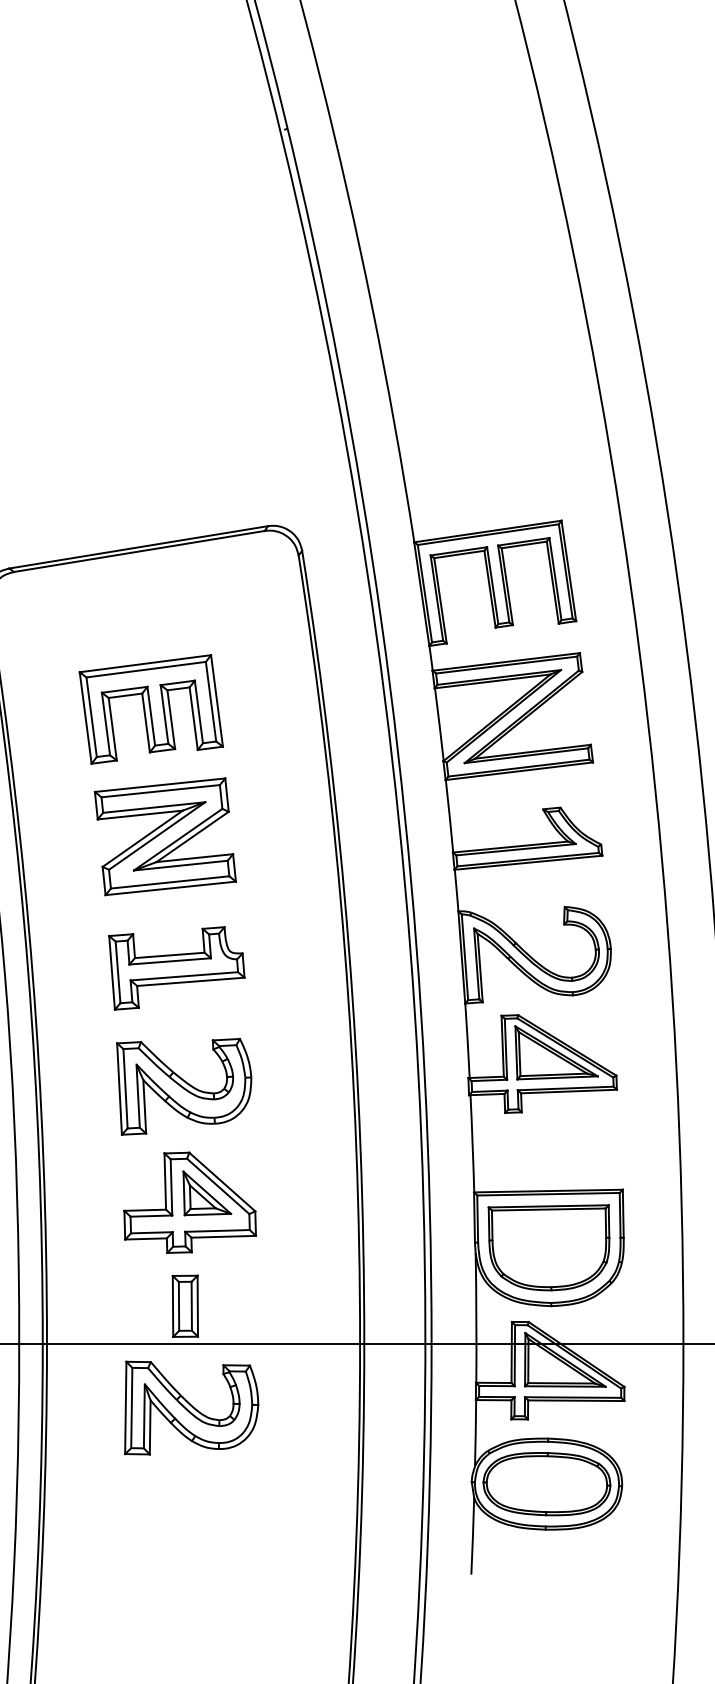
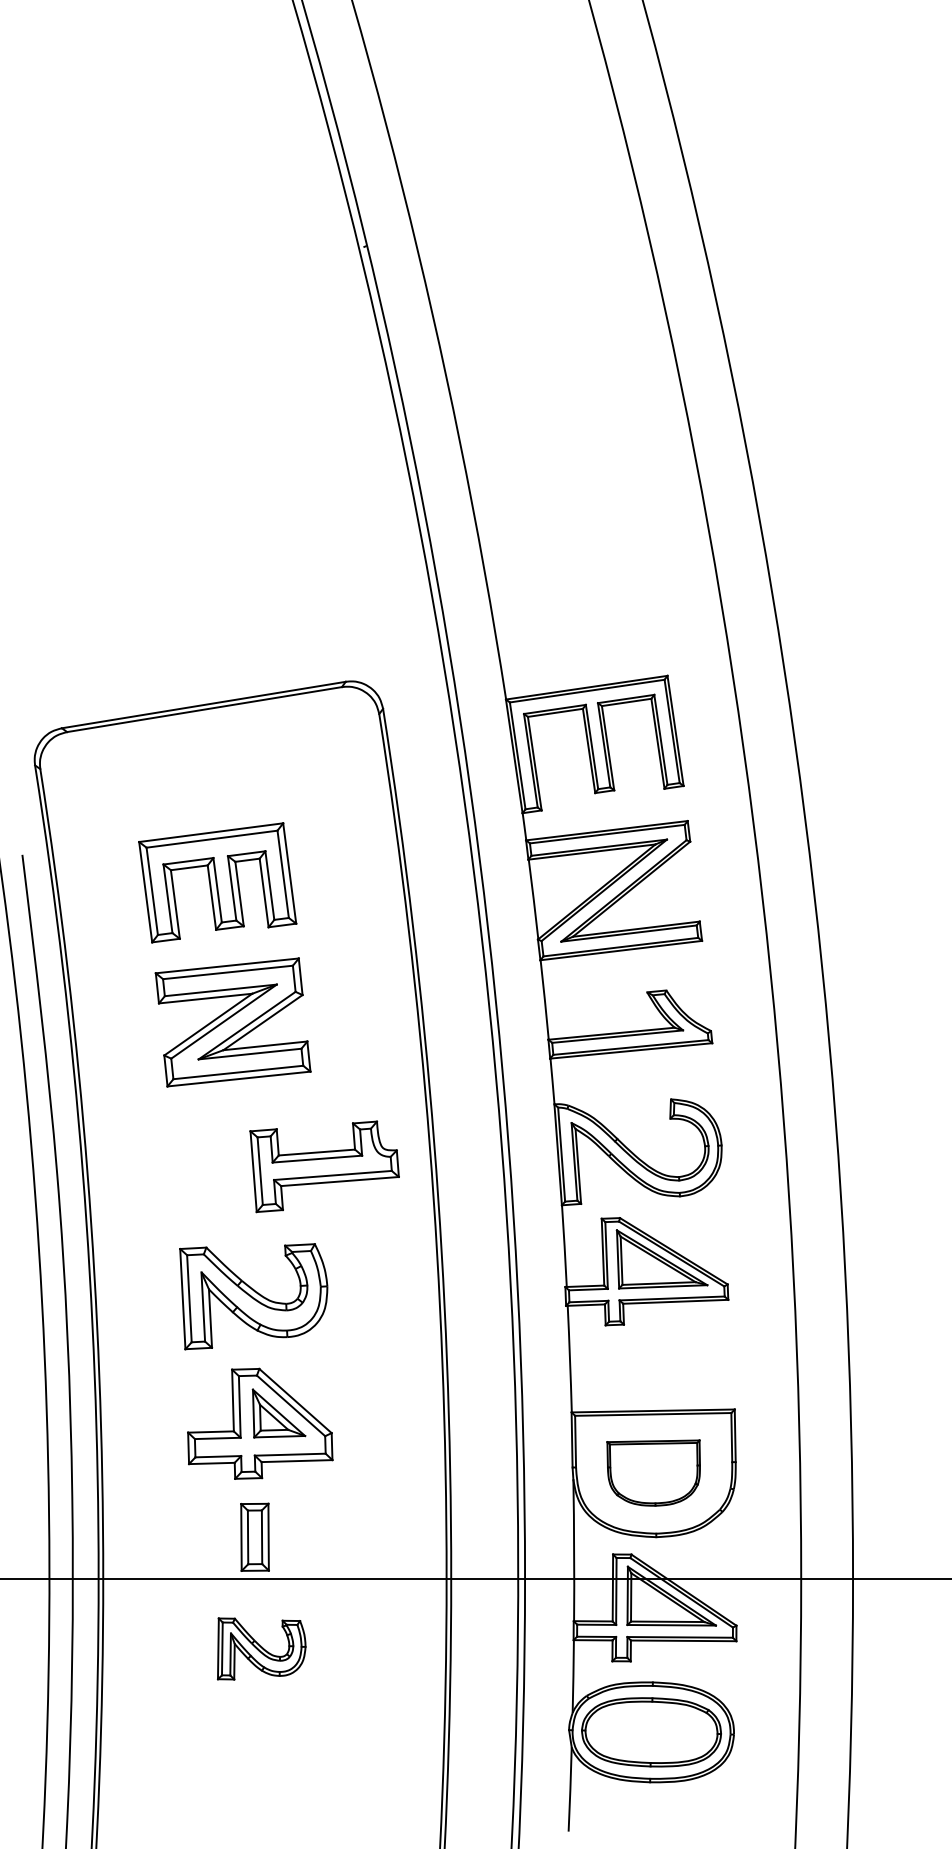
part: (176, 968) -> (324, 1166), moved
part: (548, 1247) -> (653, 1472), size x0.7
part: (191, 1407) -> (261, 1648), size x0.6

